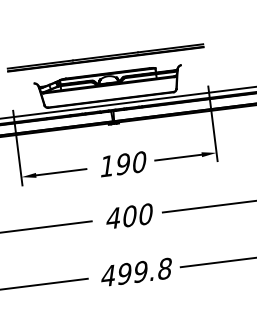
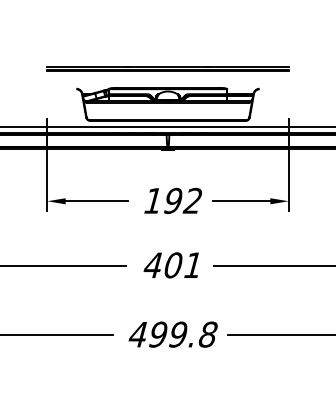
text: (138, 161) -> (192, 200), 190 -> 192
text: (146, 214) -> (193, 265), 400 -> 401

